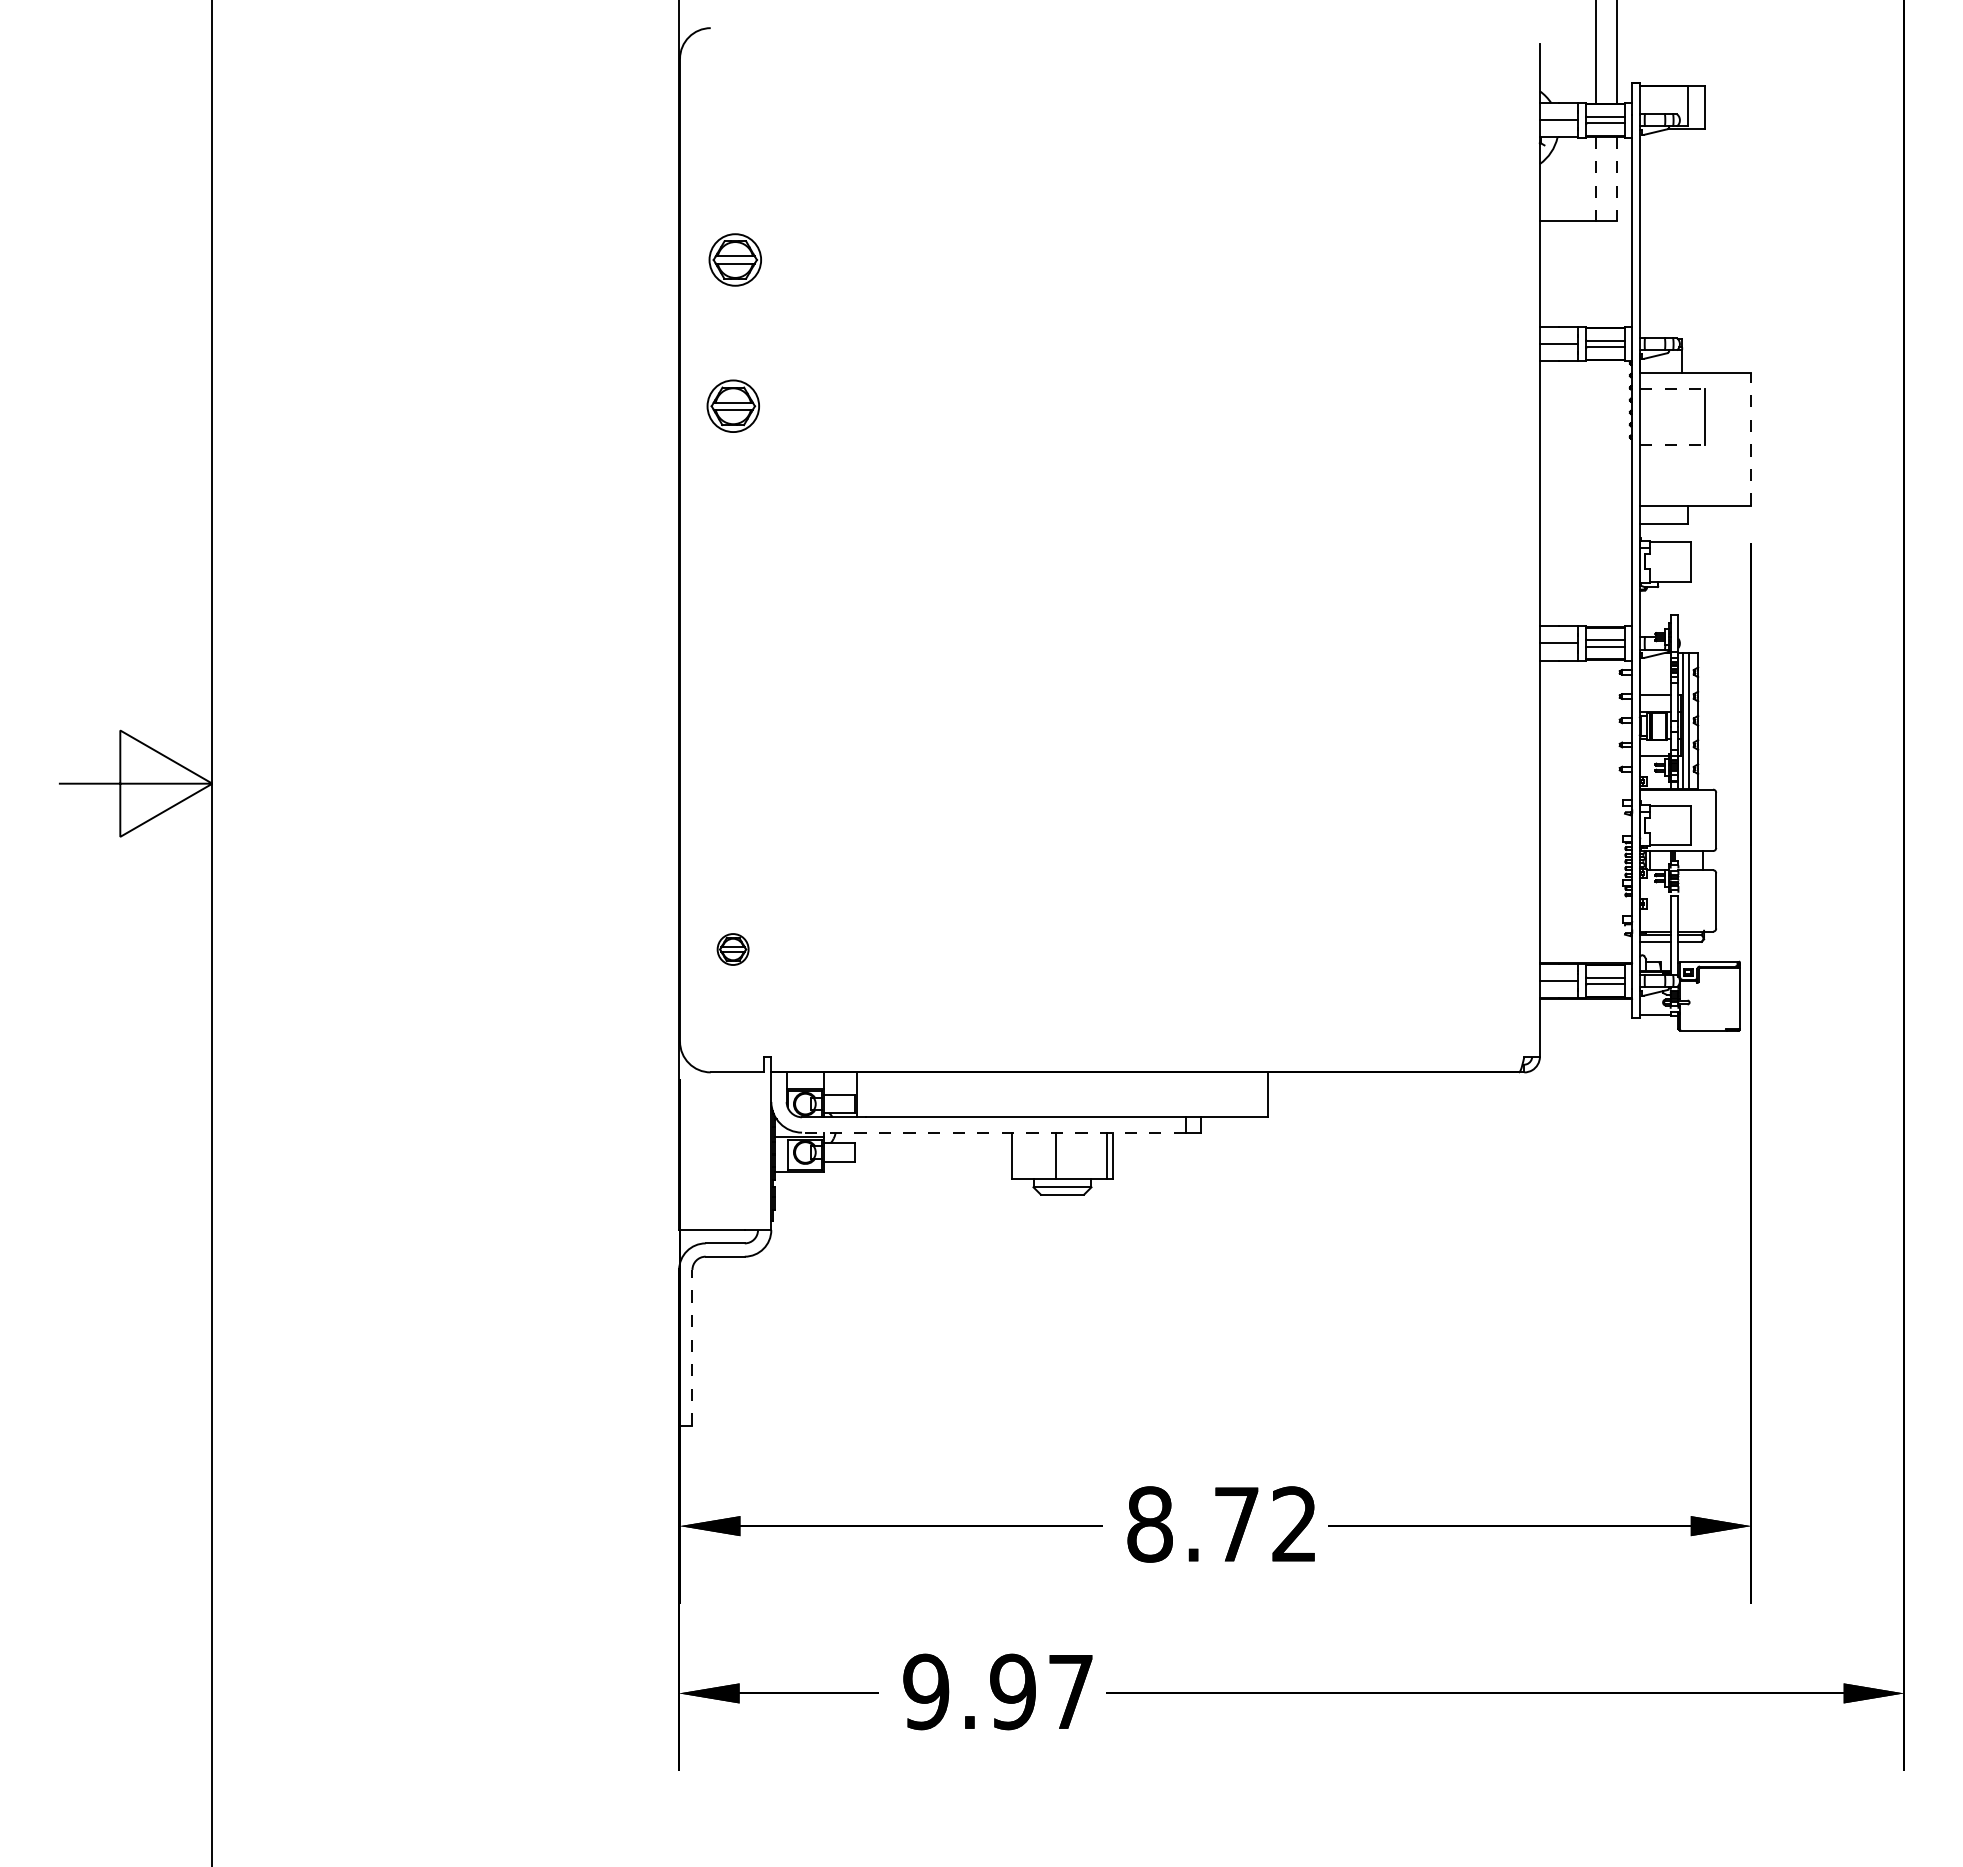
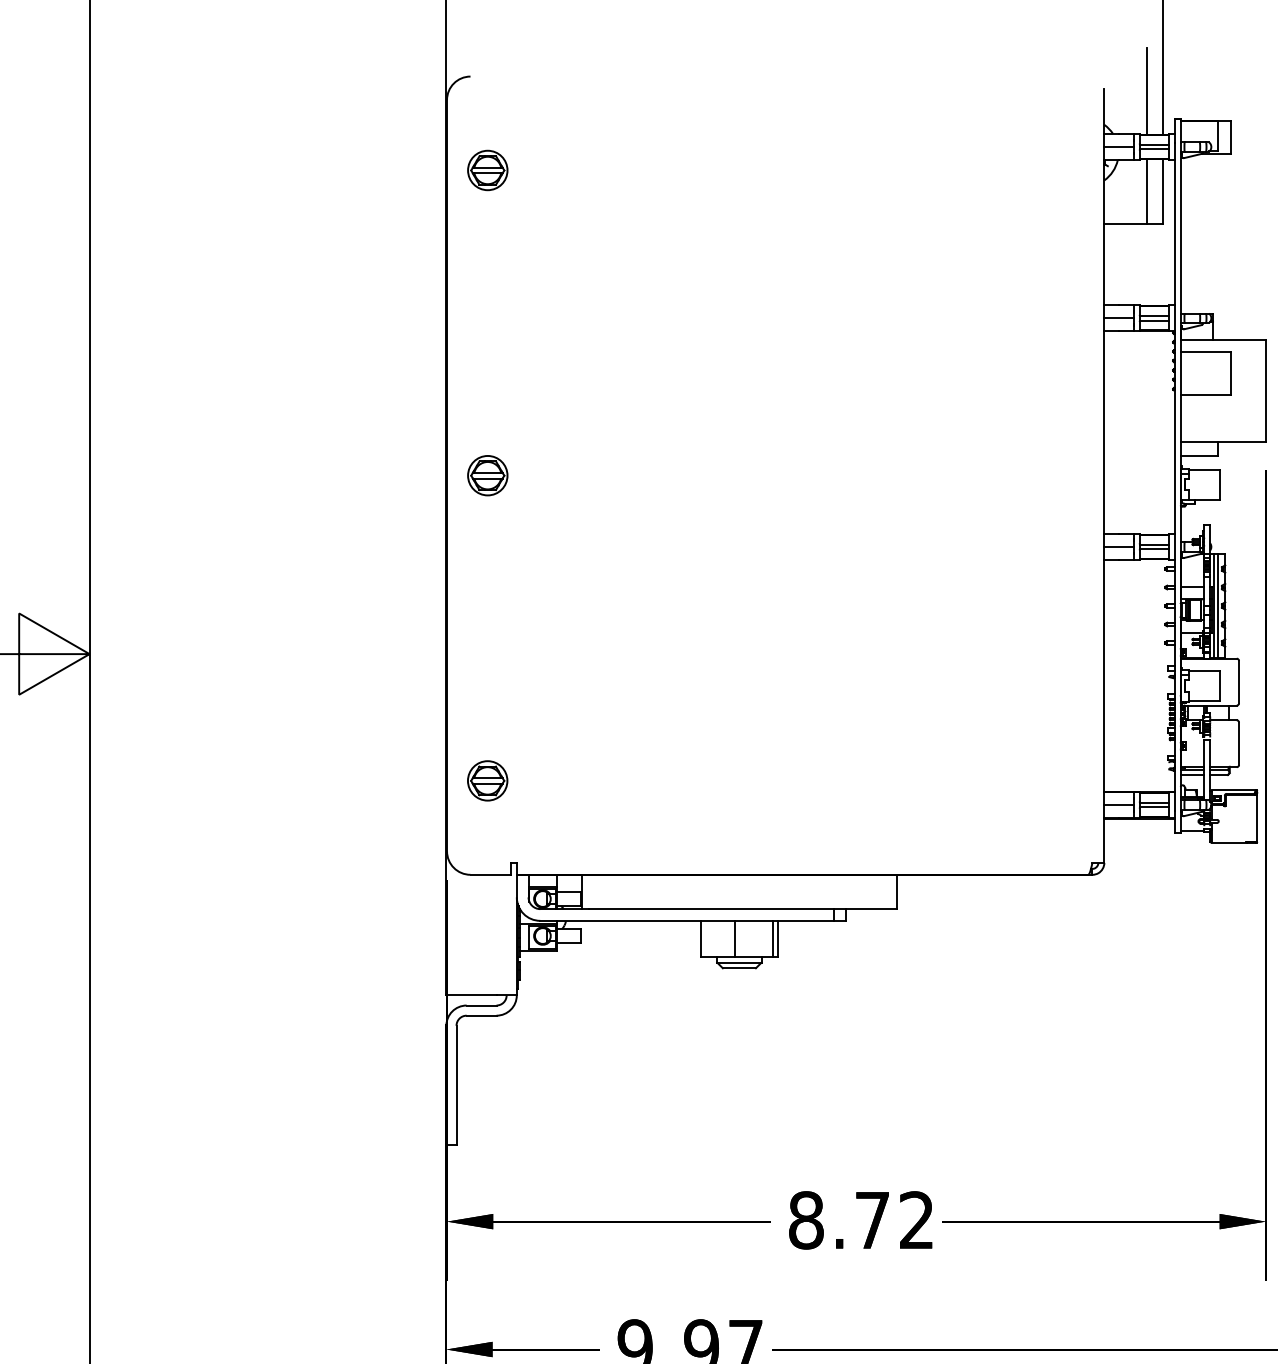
line: (1595, 179) -> (1146, 192), dashed -> solid
line: (1616, 179) -> (1162, 192), dashed -> solid
part: (734, 259) -> (487, 170), moved
line: (1672, 389) -> (1205, 352), dashed -> solid
part: (732, 405) -> (487, 475), moved
line: (1751, 438) -> (1266, 390), dashed -> solid
line: (1672, 444) -> (1205, 394), dashed -> solid
part: (732, 949) -> (487, 780), size x1.67
line: (994, 1132) -> (687, 920), dashed -> solid
line: (692, 1347) -> (456, 1085), dashed -> solid

